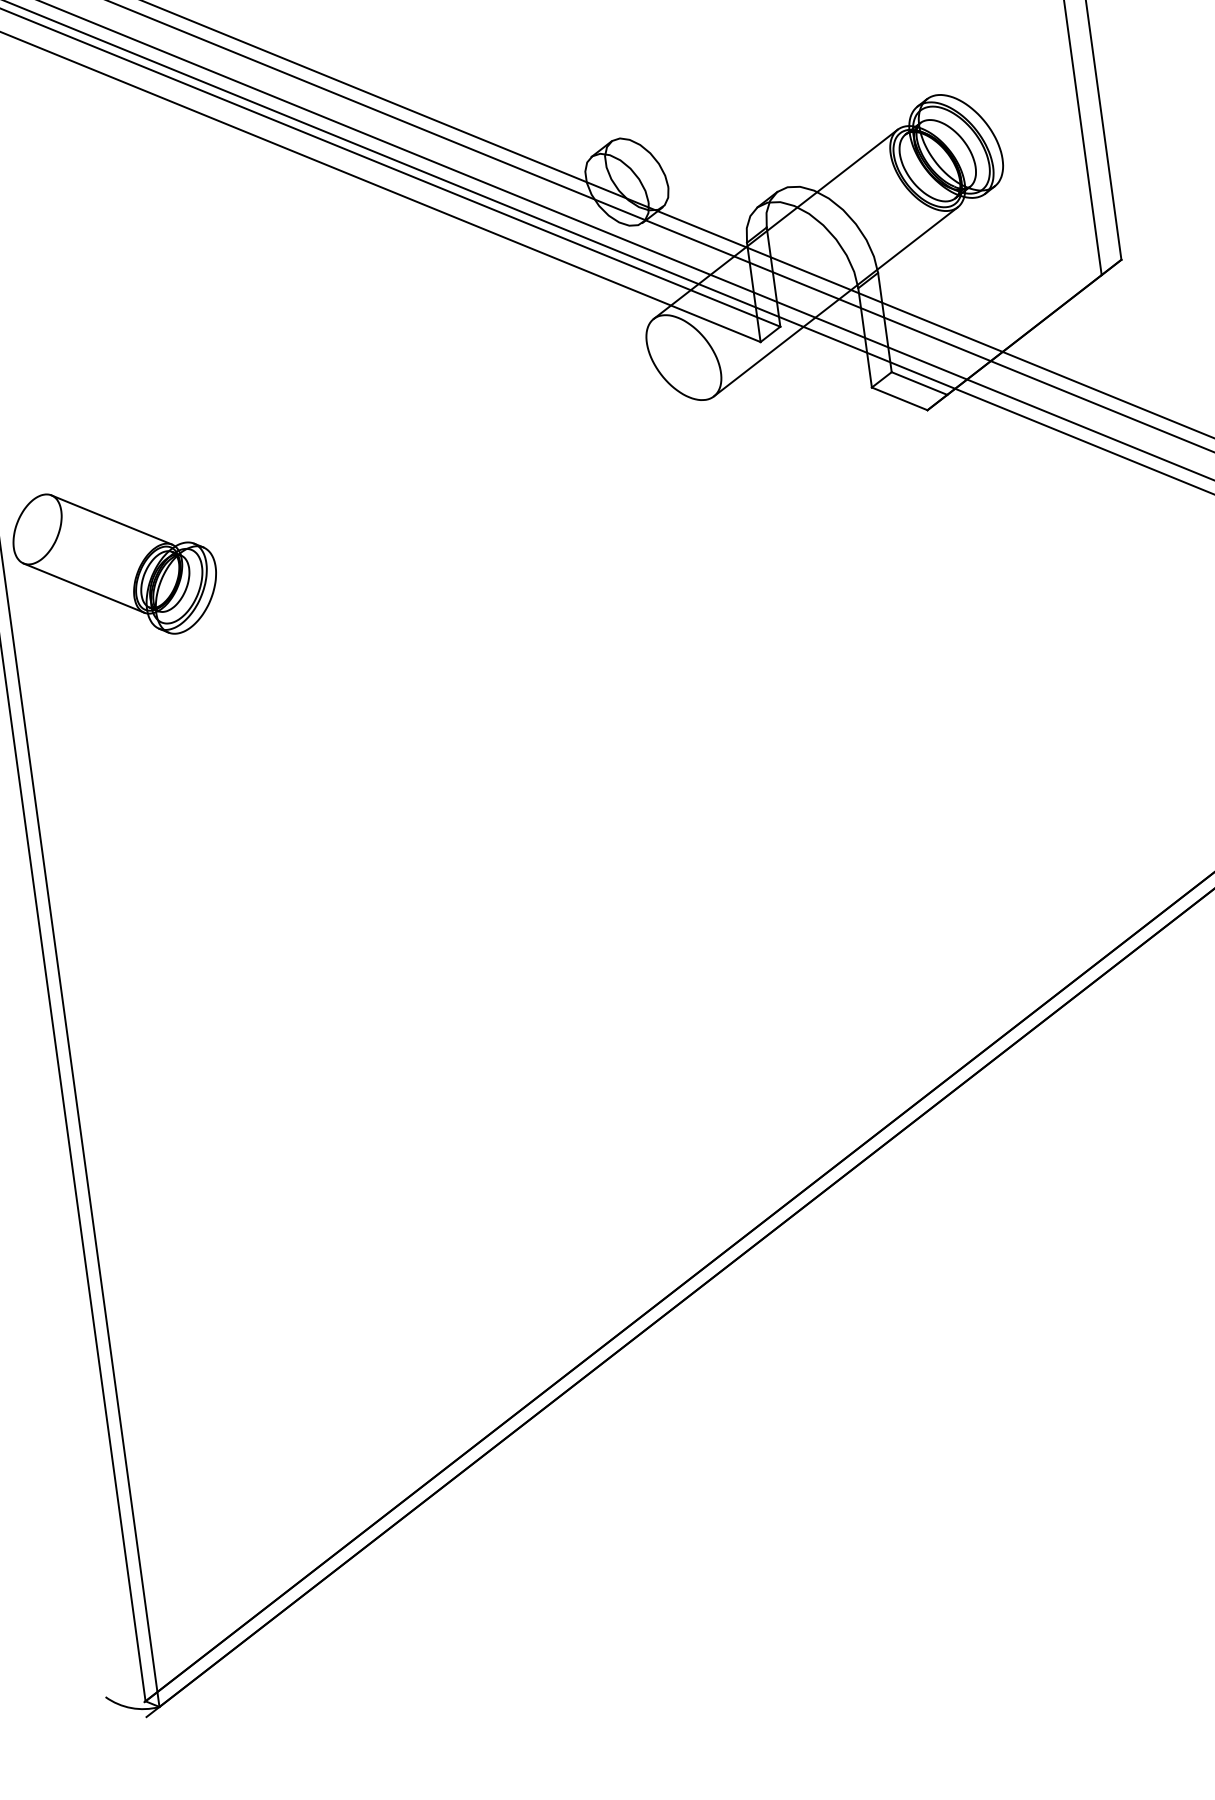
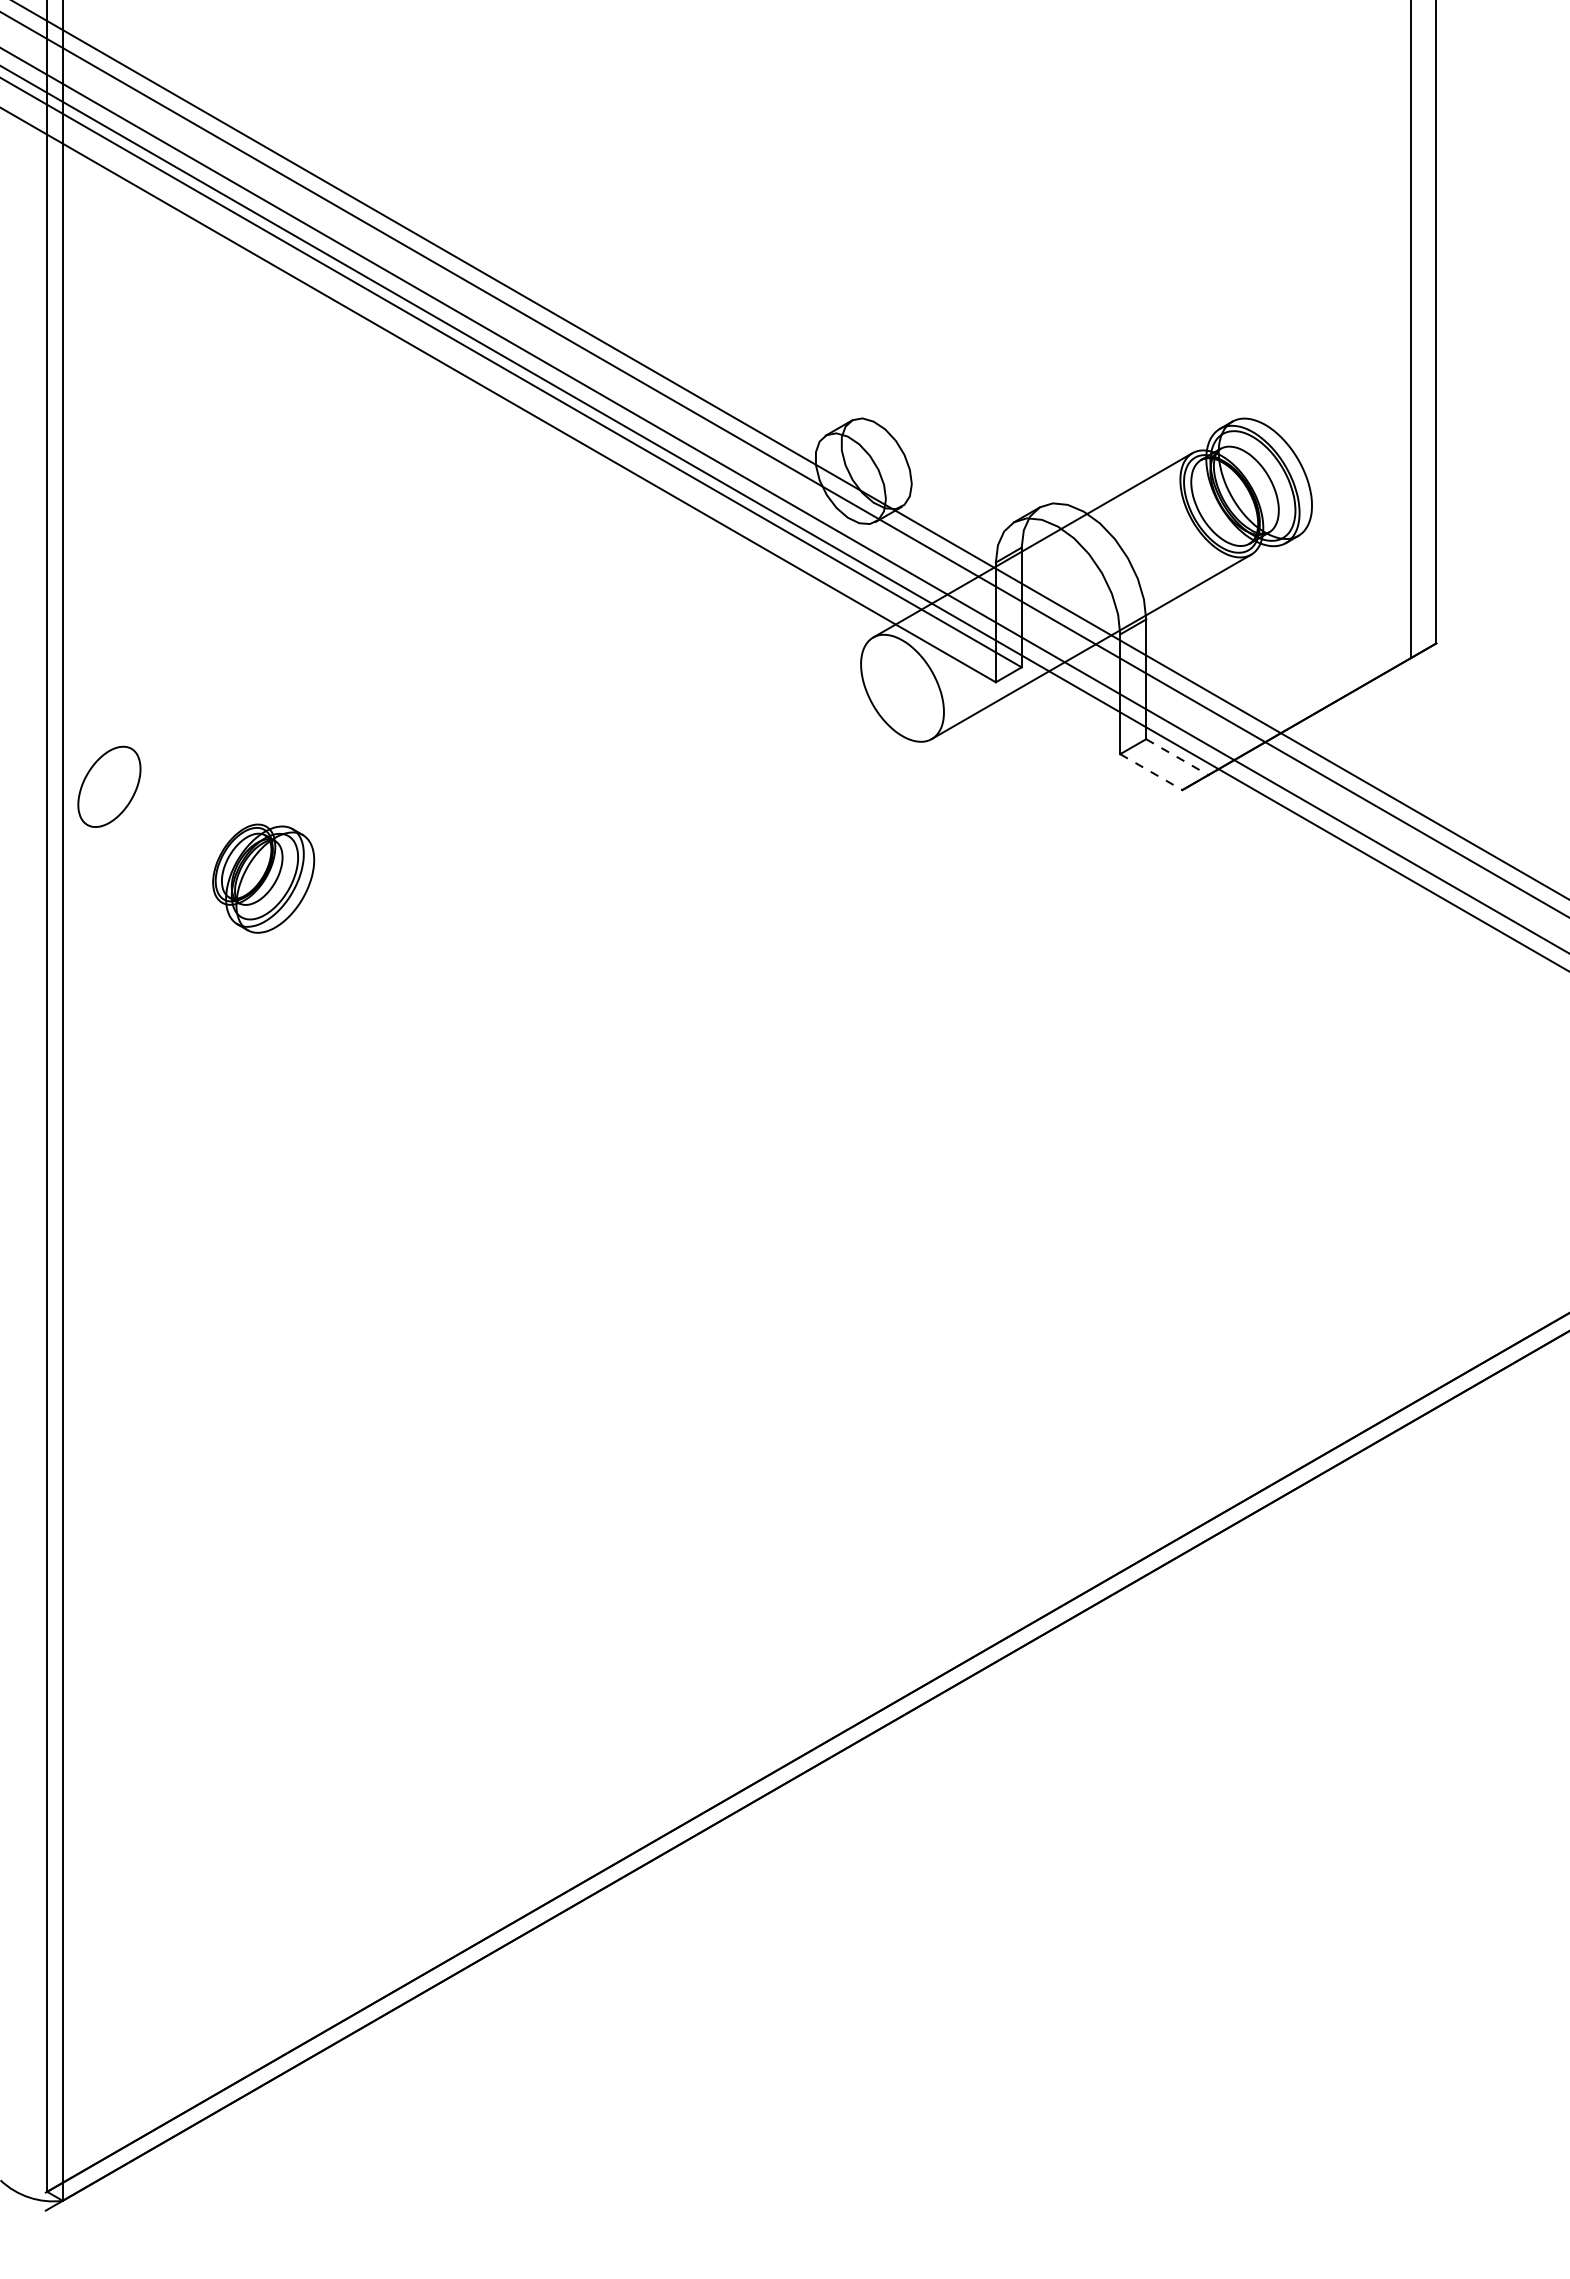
line: (919, 383) -> (1177, 757), solid -> dashed
line: (899, 399) -> (1151, 772), solid -> dashed
line: (111, 519) -> (198, 787), removed
line: (83, 587) -> (154, 863), removed

